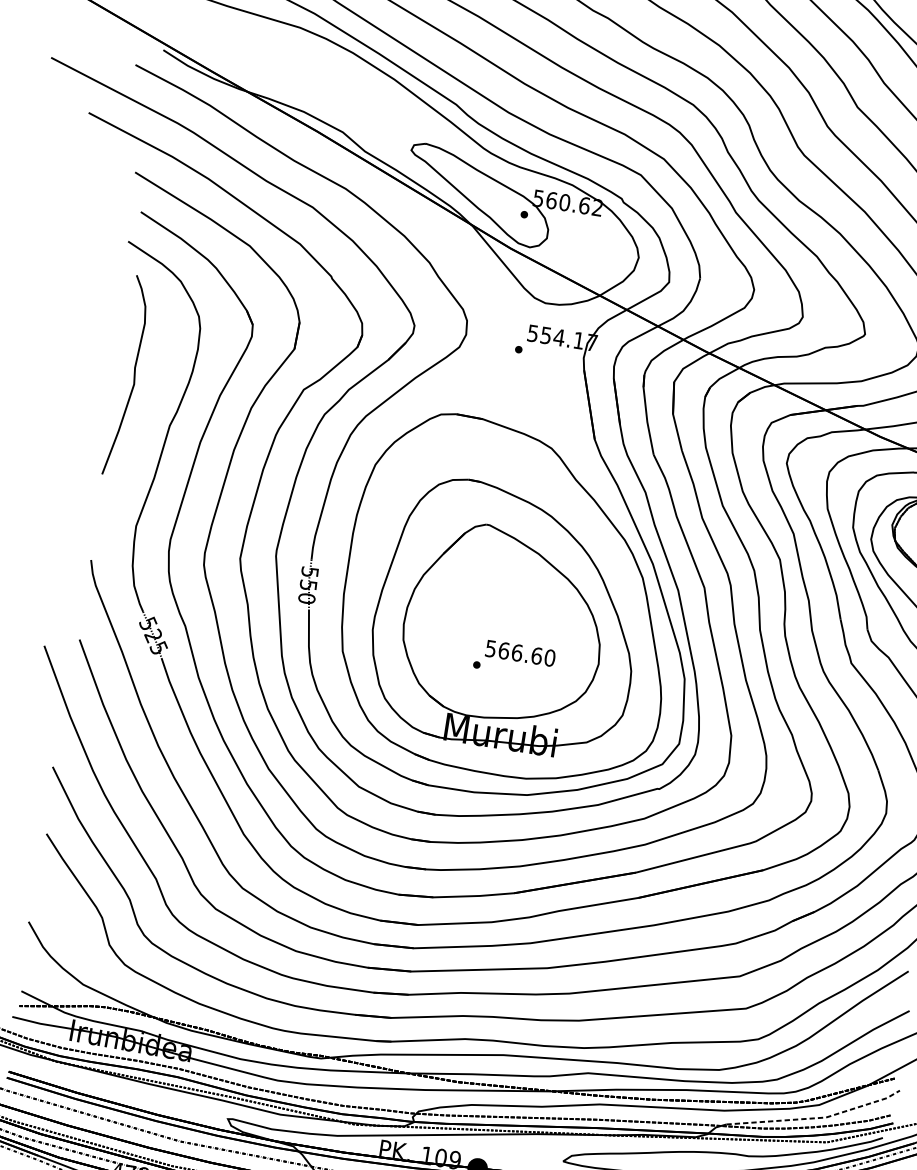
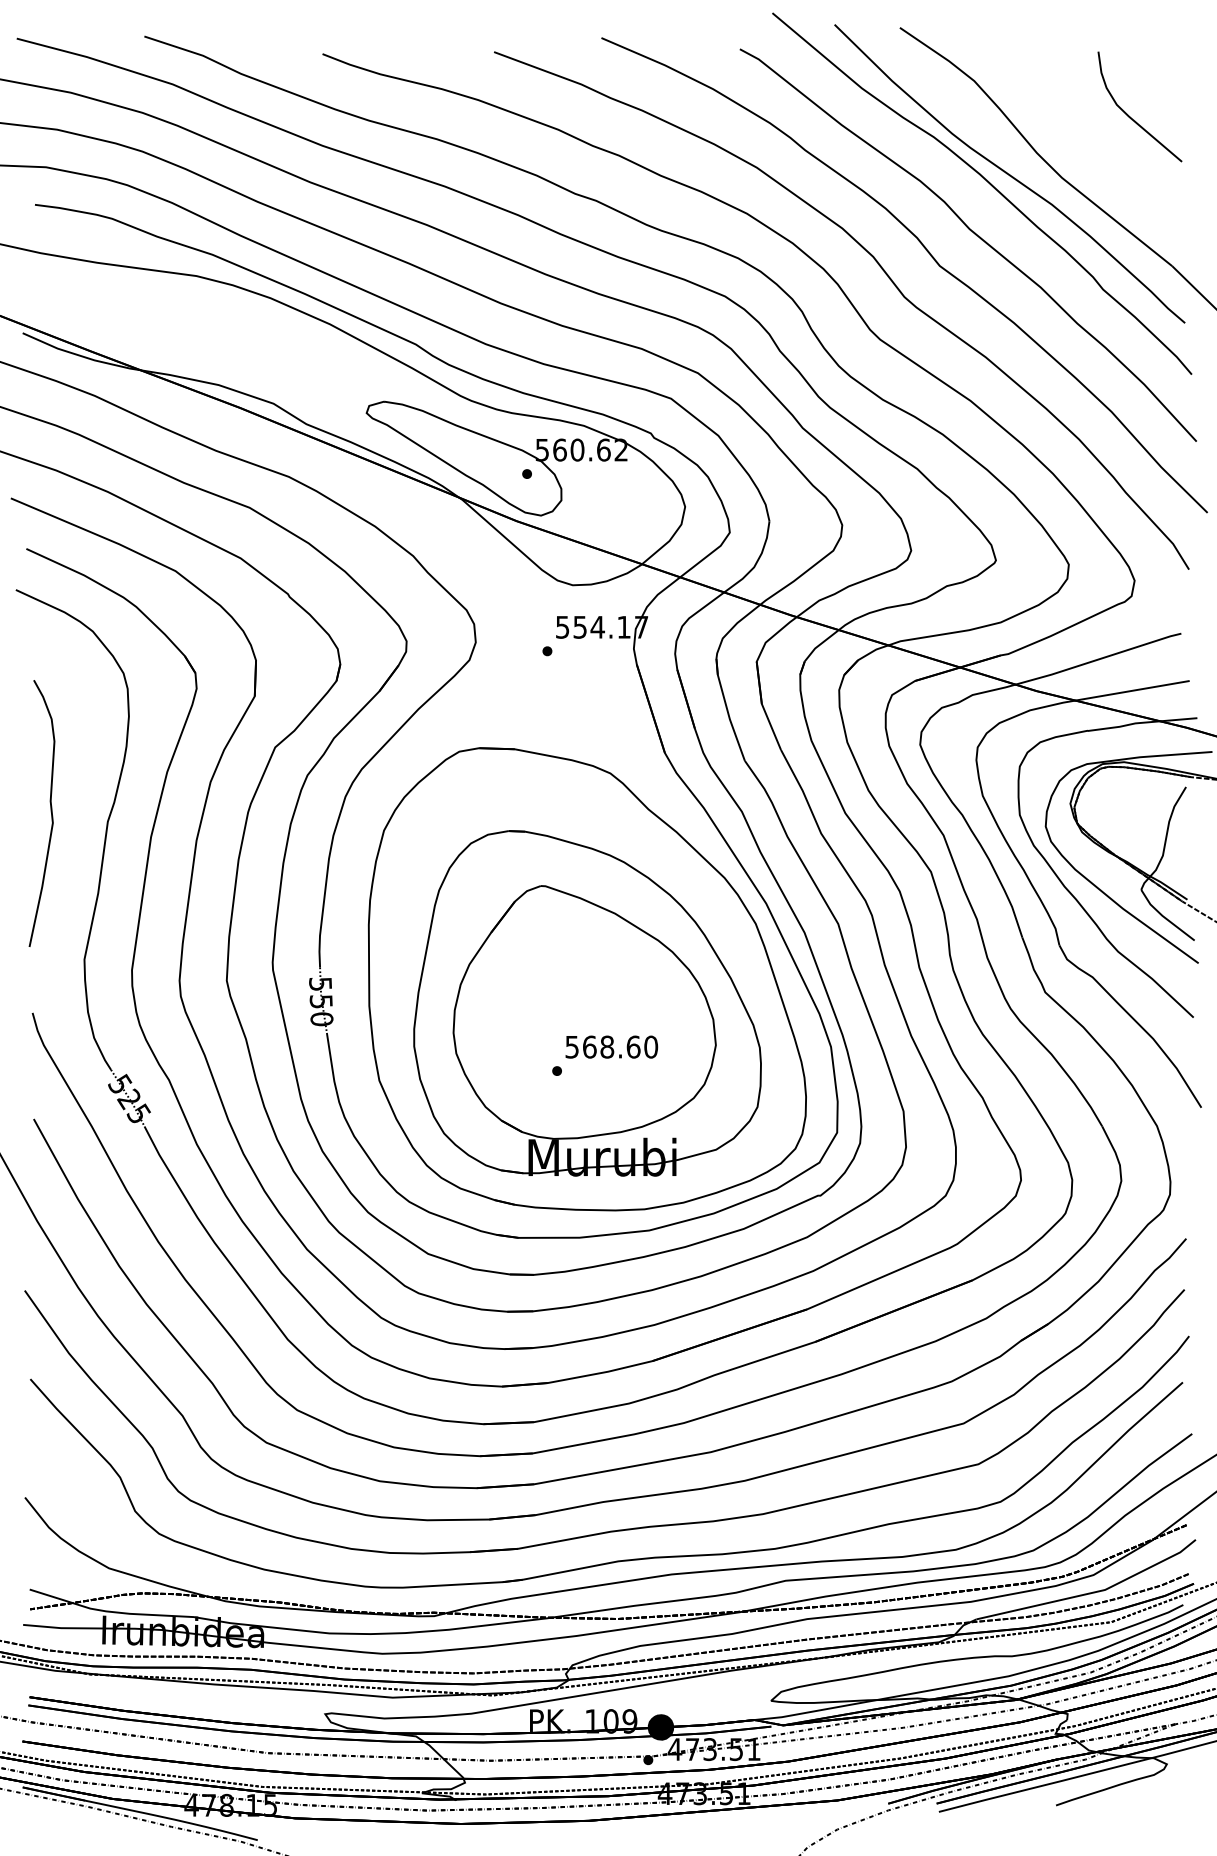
curve: (133, 376) -> (50, 812), moved
text: (517, 652) -> (607, 1046), 566.60 -> 568.60
line: (817, 1118) -> (1093, 1592), dashed -> solid

